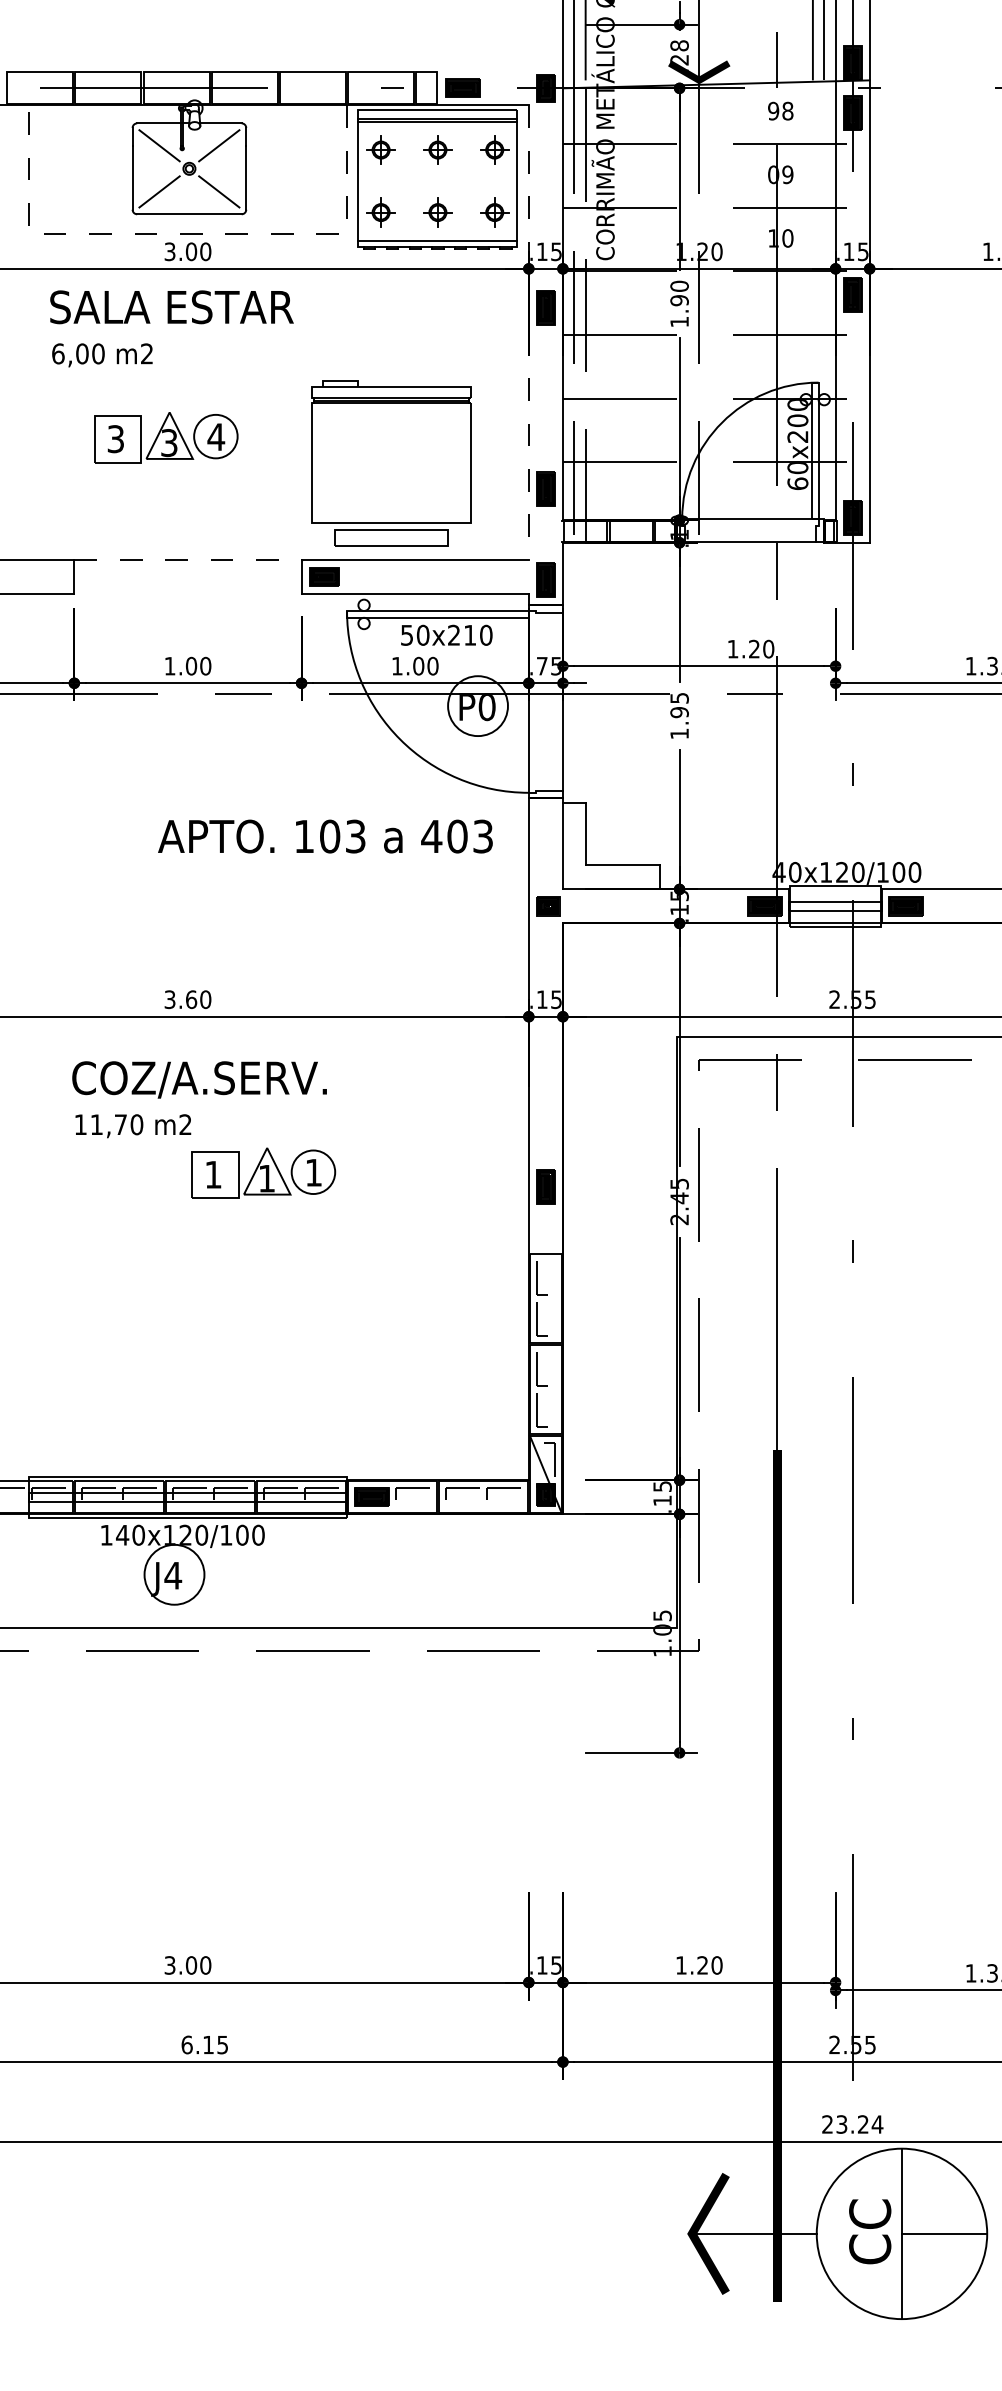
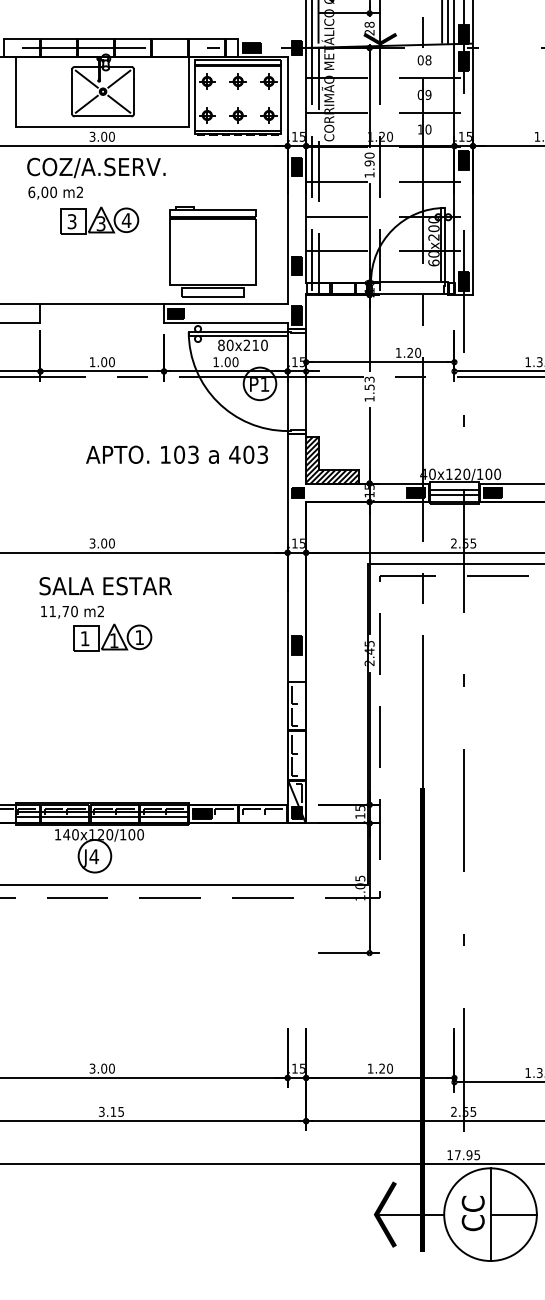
text: (773, 111) -> (420, 60), 98 -> 08
line: (188, 234) -> (102, 127), dashed -> solid
text: (177, 308) -> (96, 167), SALA ESTAR -> COZ/A.SERV.
line: (528, 332) -> (287, 180), dashed -> solid
part: (166, 436) -> (99, 220), moved
line: (188, 560) -> (102, 304), dashed -> solid
text: (407, 635) -> (221, 345), 50x210 -> 80x210
text: (541, 666) -> (294, 362), .75 -> .15
text: (679, 705) -> (369, 383), 1.95 -> 1.53
text: (486, 707) -> (264, 384), P0 -> P1
hatch: (611, 845) -> (332, 459), added
text: (192, 999) -> (104, 543), 3.60 -> 3.00
text: (199, 1080) -> (108, 587), COZ/A.SERV. -> SALA ESTAR
part: (263, 1172) -> (112, 637), moved
text: (186, 2044) -> (101, 1111), 6.15 -> 3.15
text: (852, 2125) -> (463, 1155), 23.24 -> 17.95

